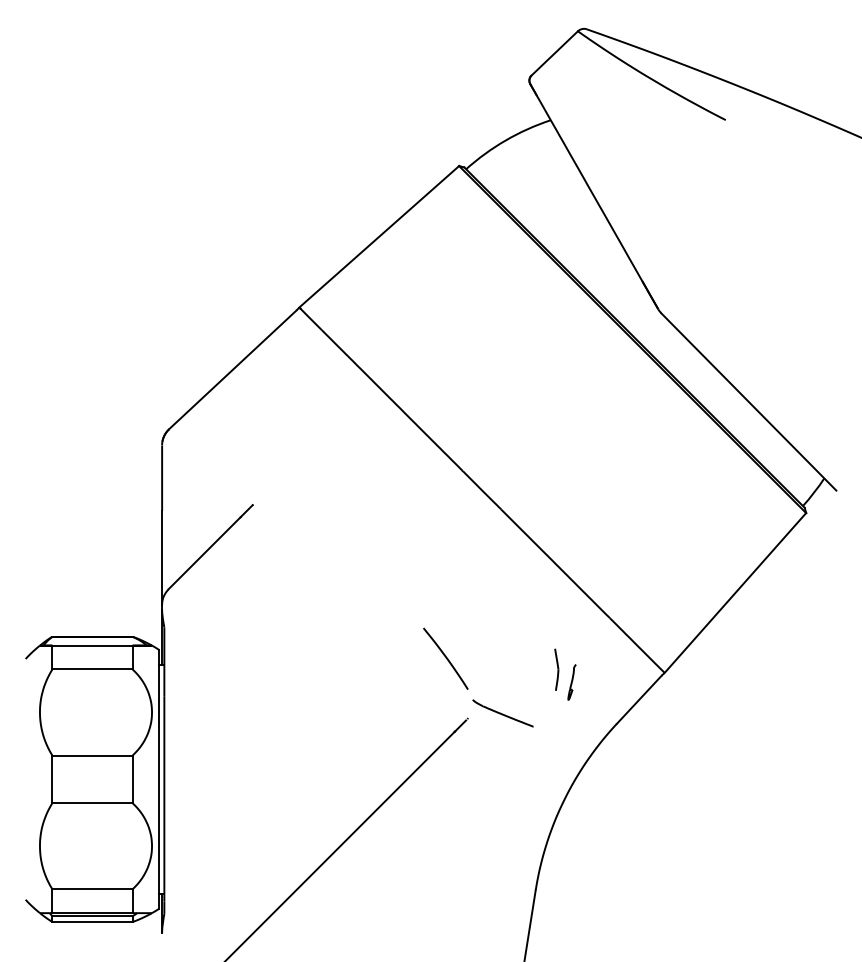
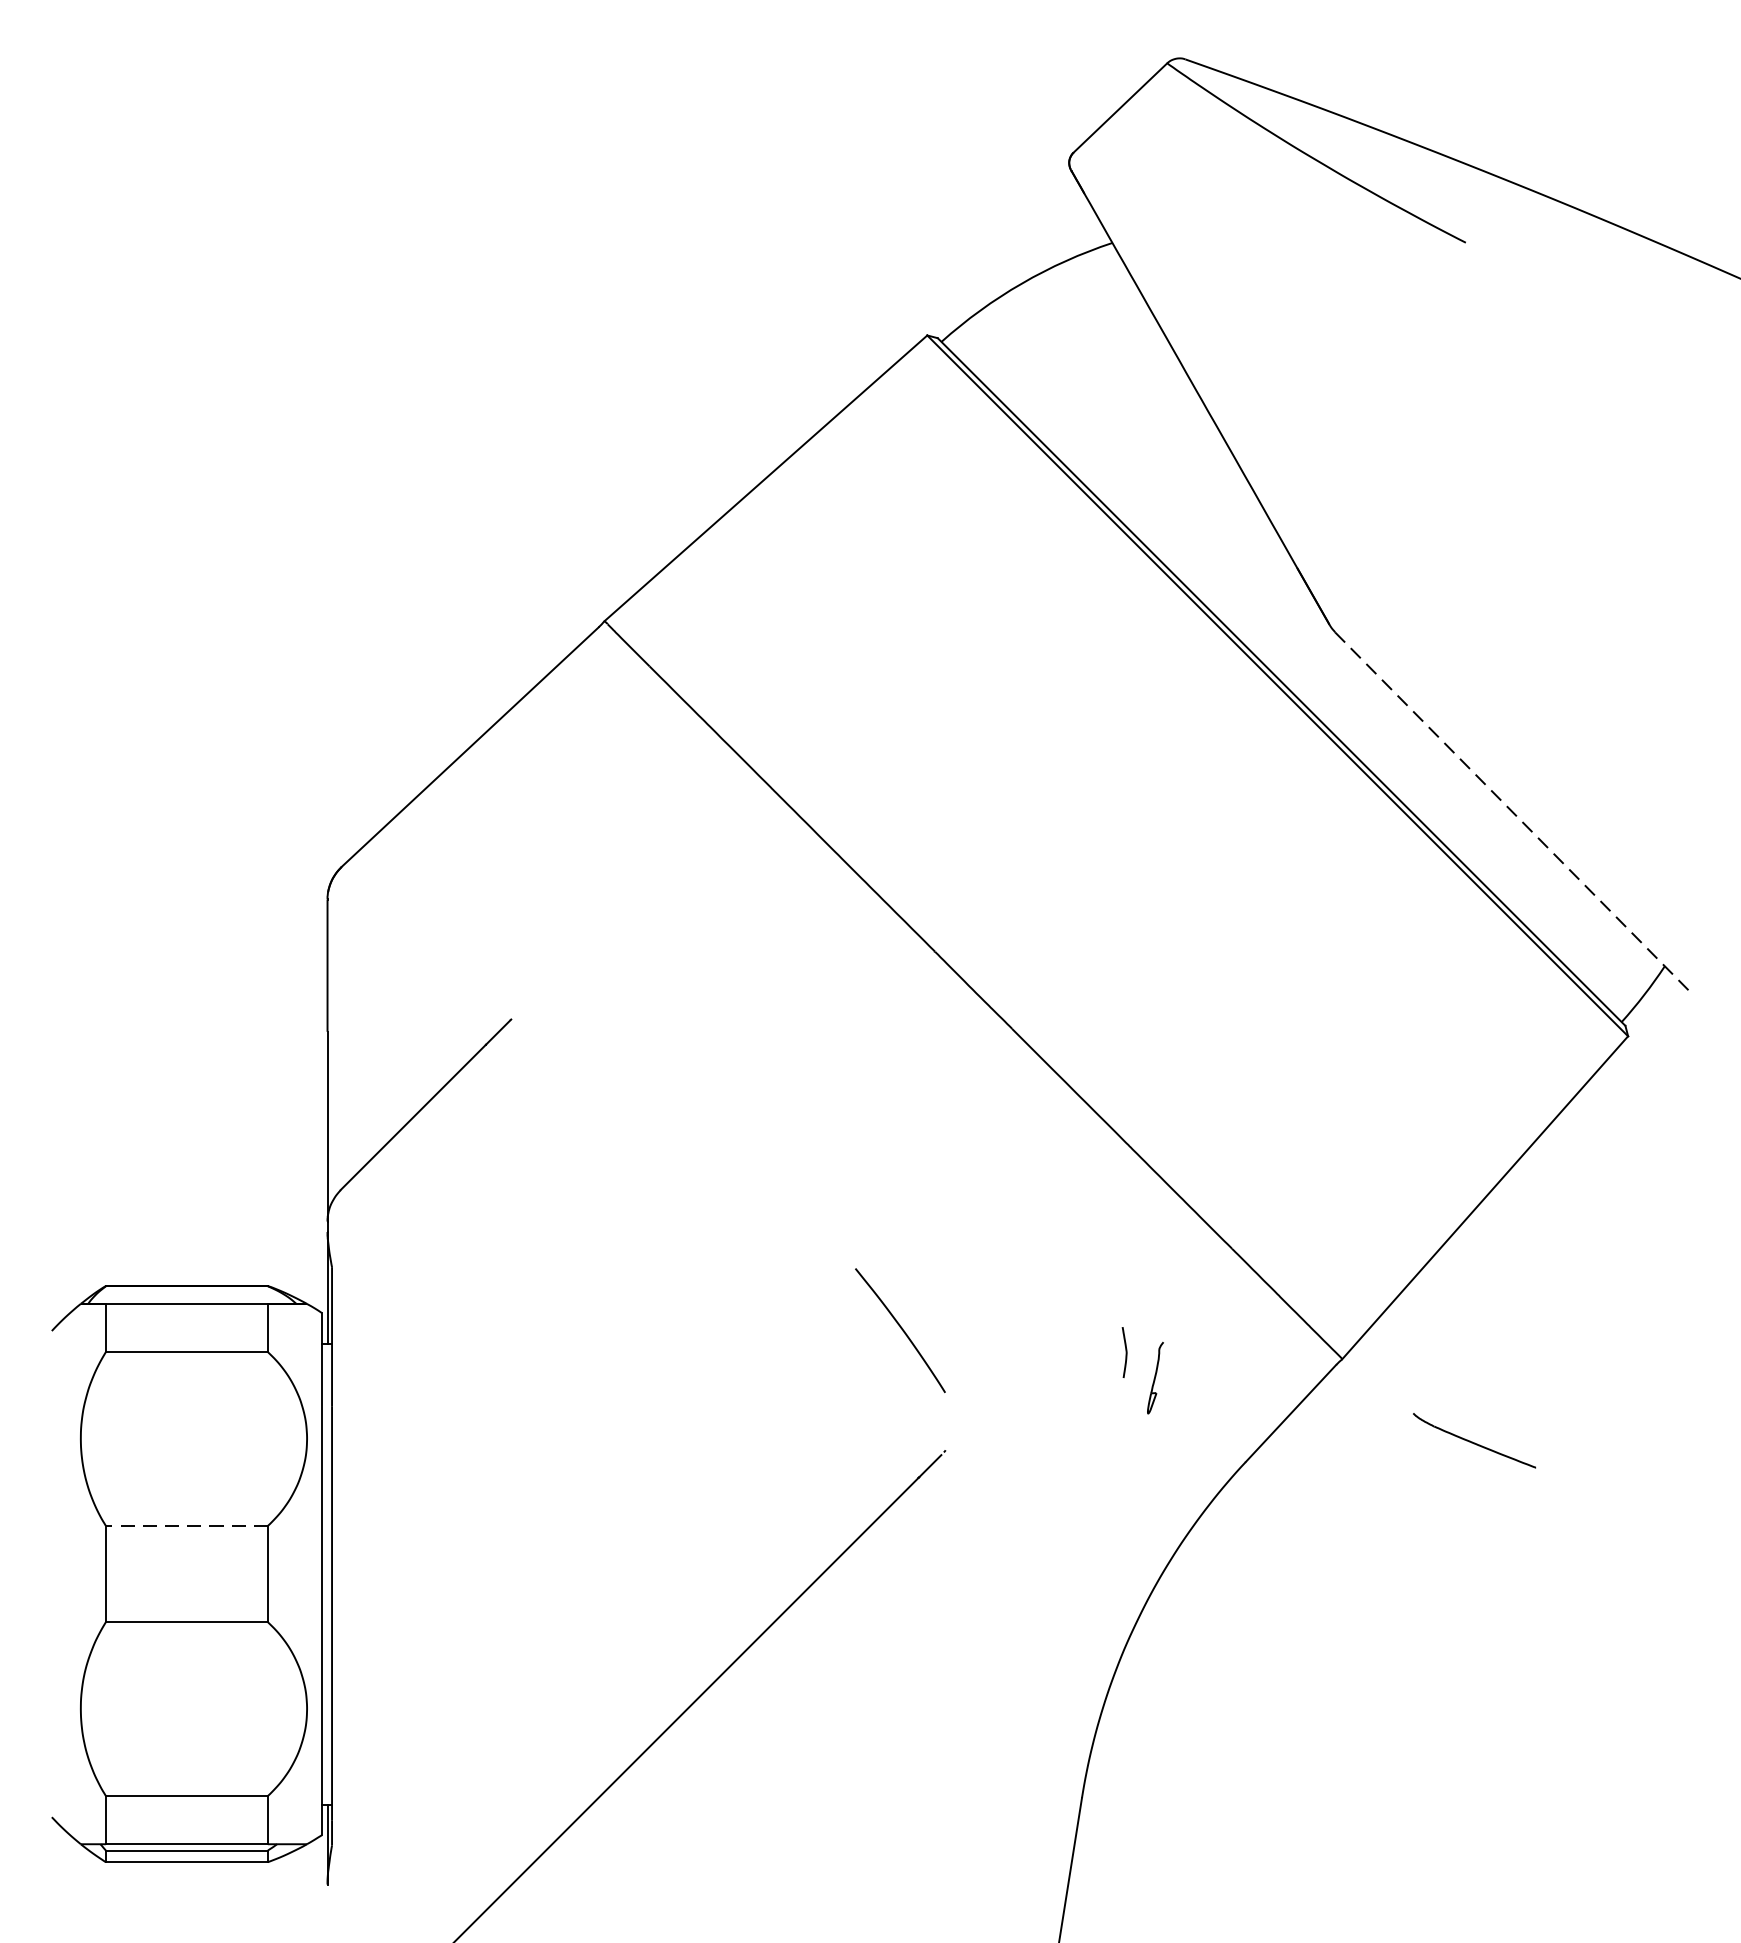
line: (748, 401) -> (1511, 810), solid -> dashed
part: (556, 669) -> (1123, 1352), size x0.6
part: (502, 713) -> (1473, 1441), moved
line: (92, 755) -> (186, 1525), solid -> dashed

